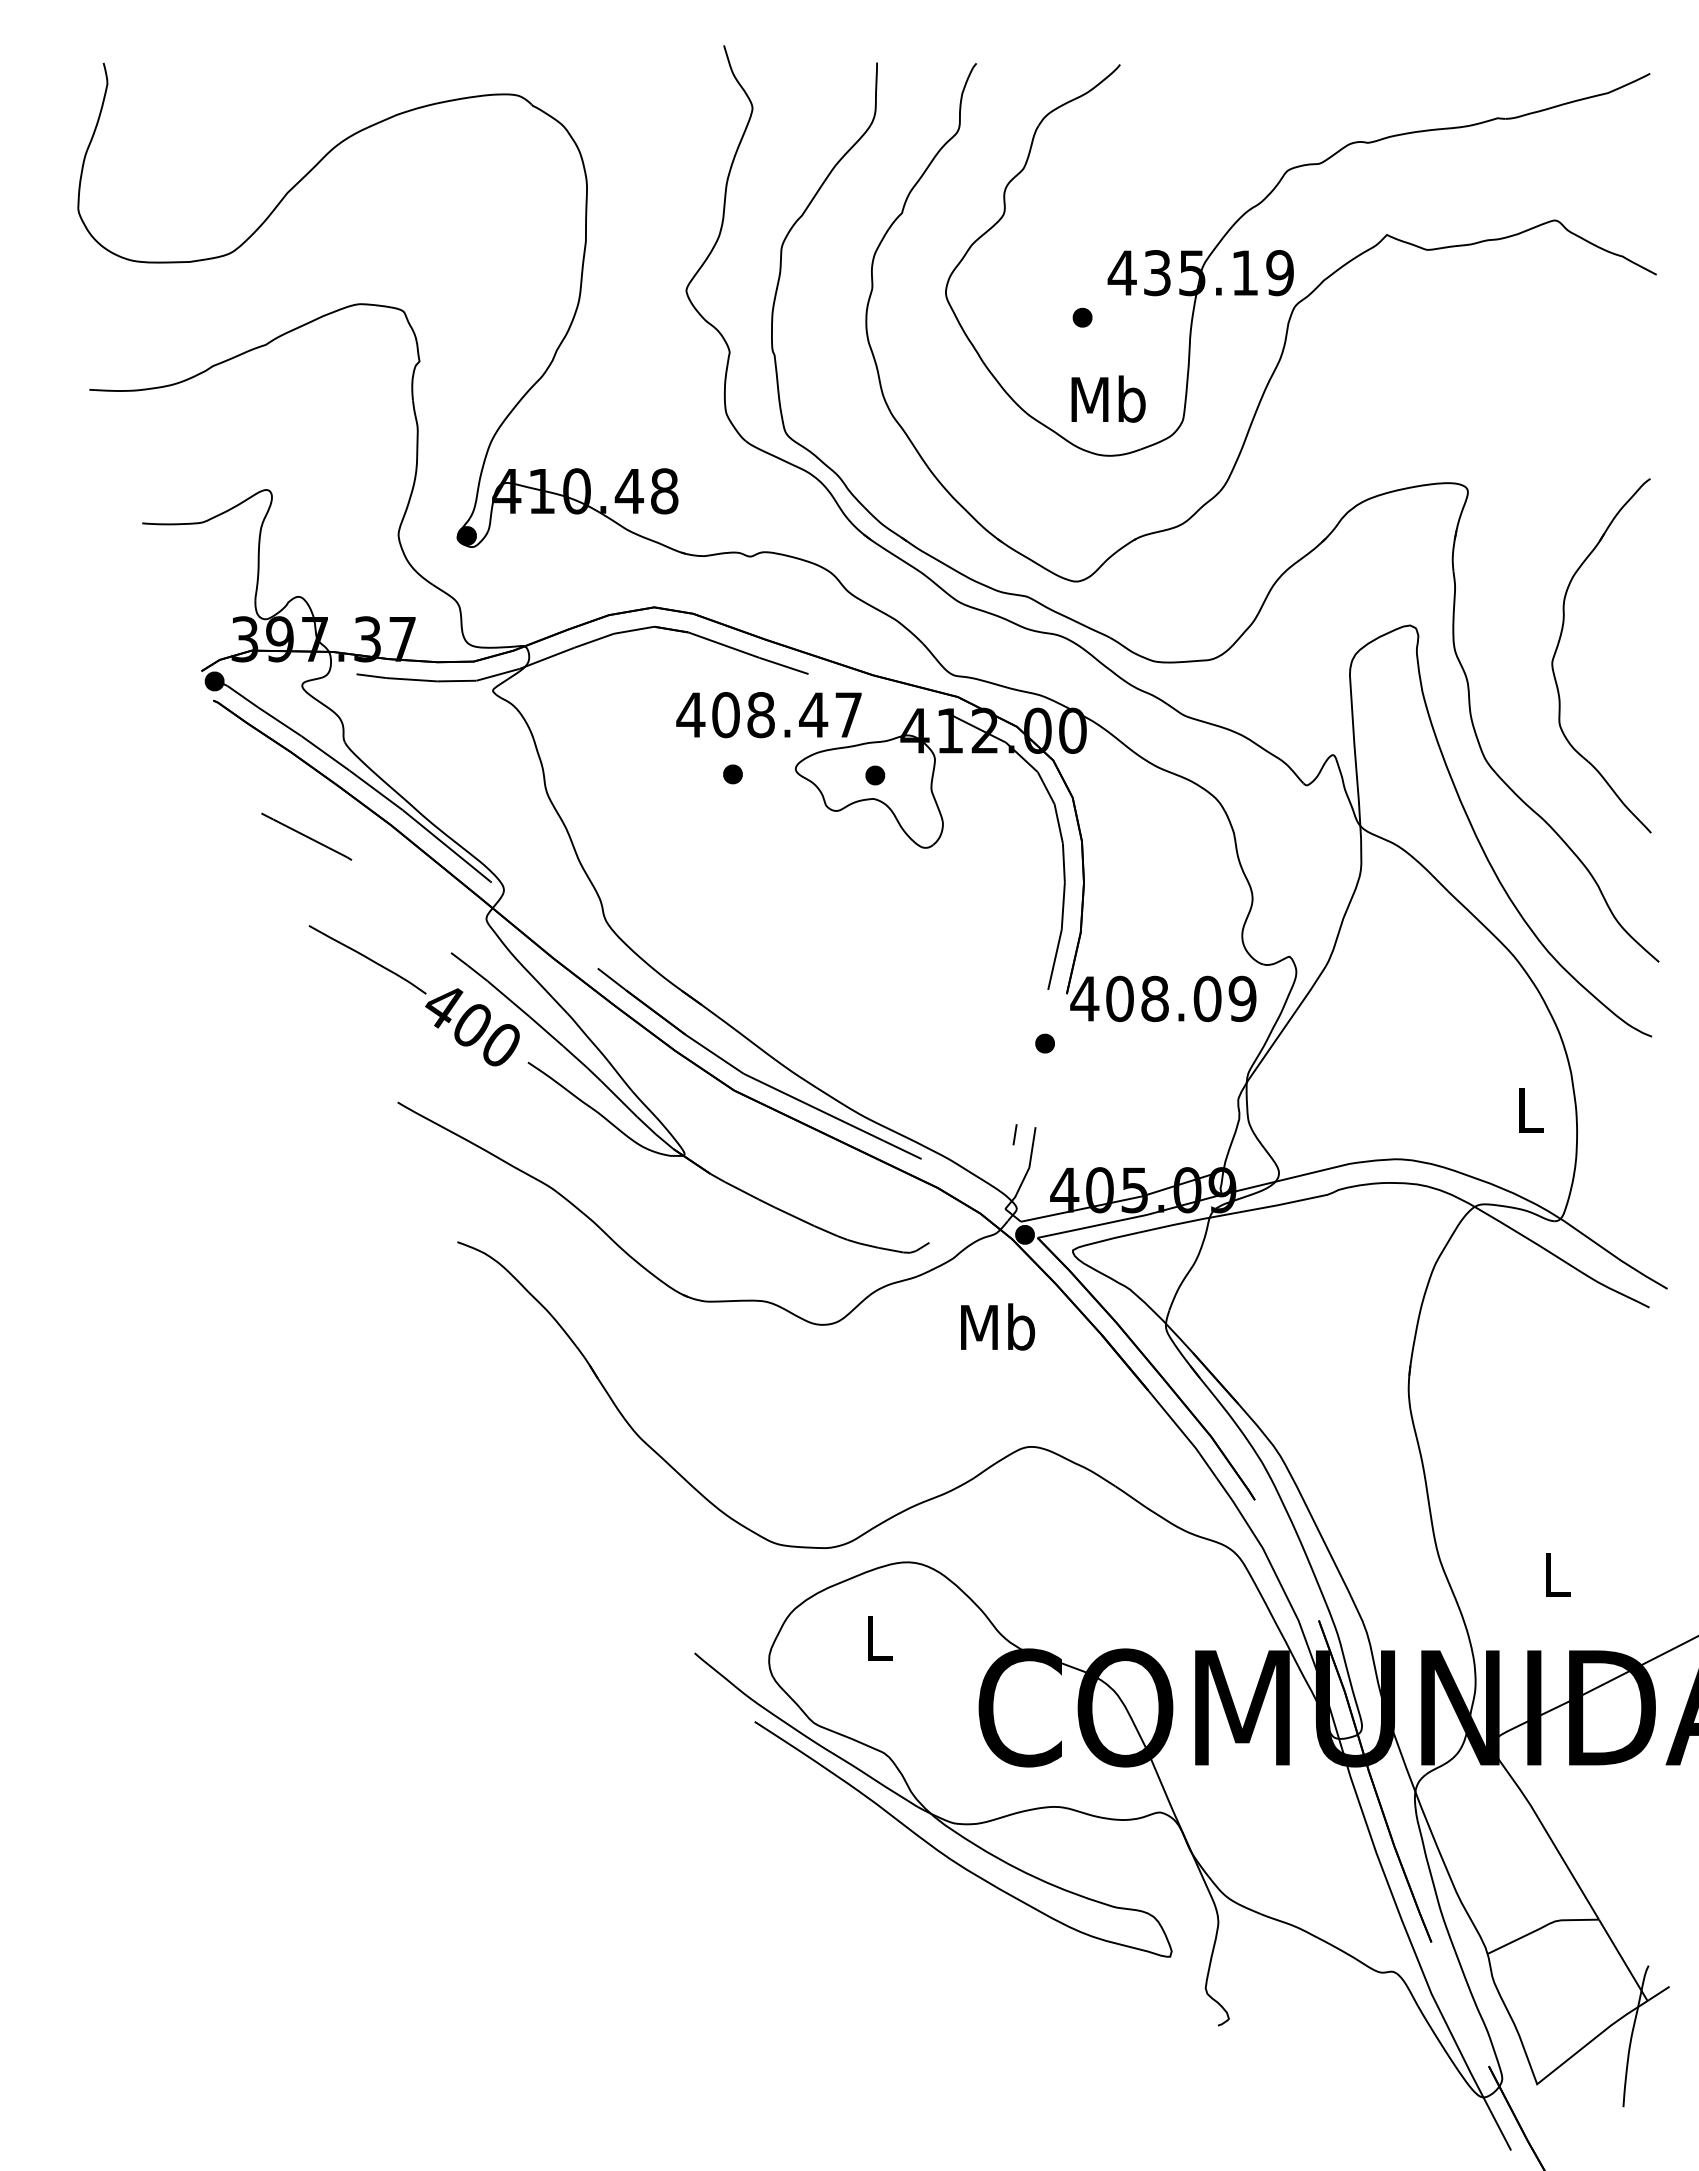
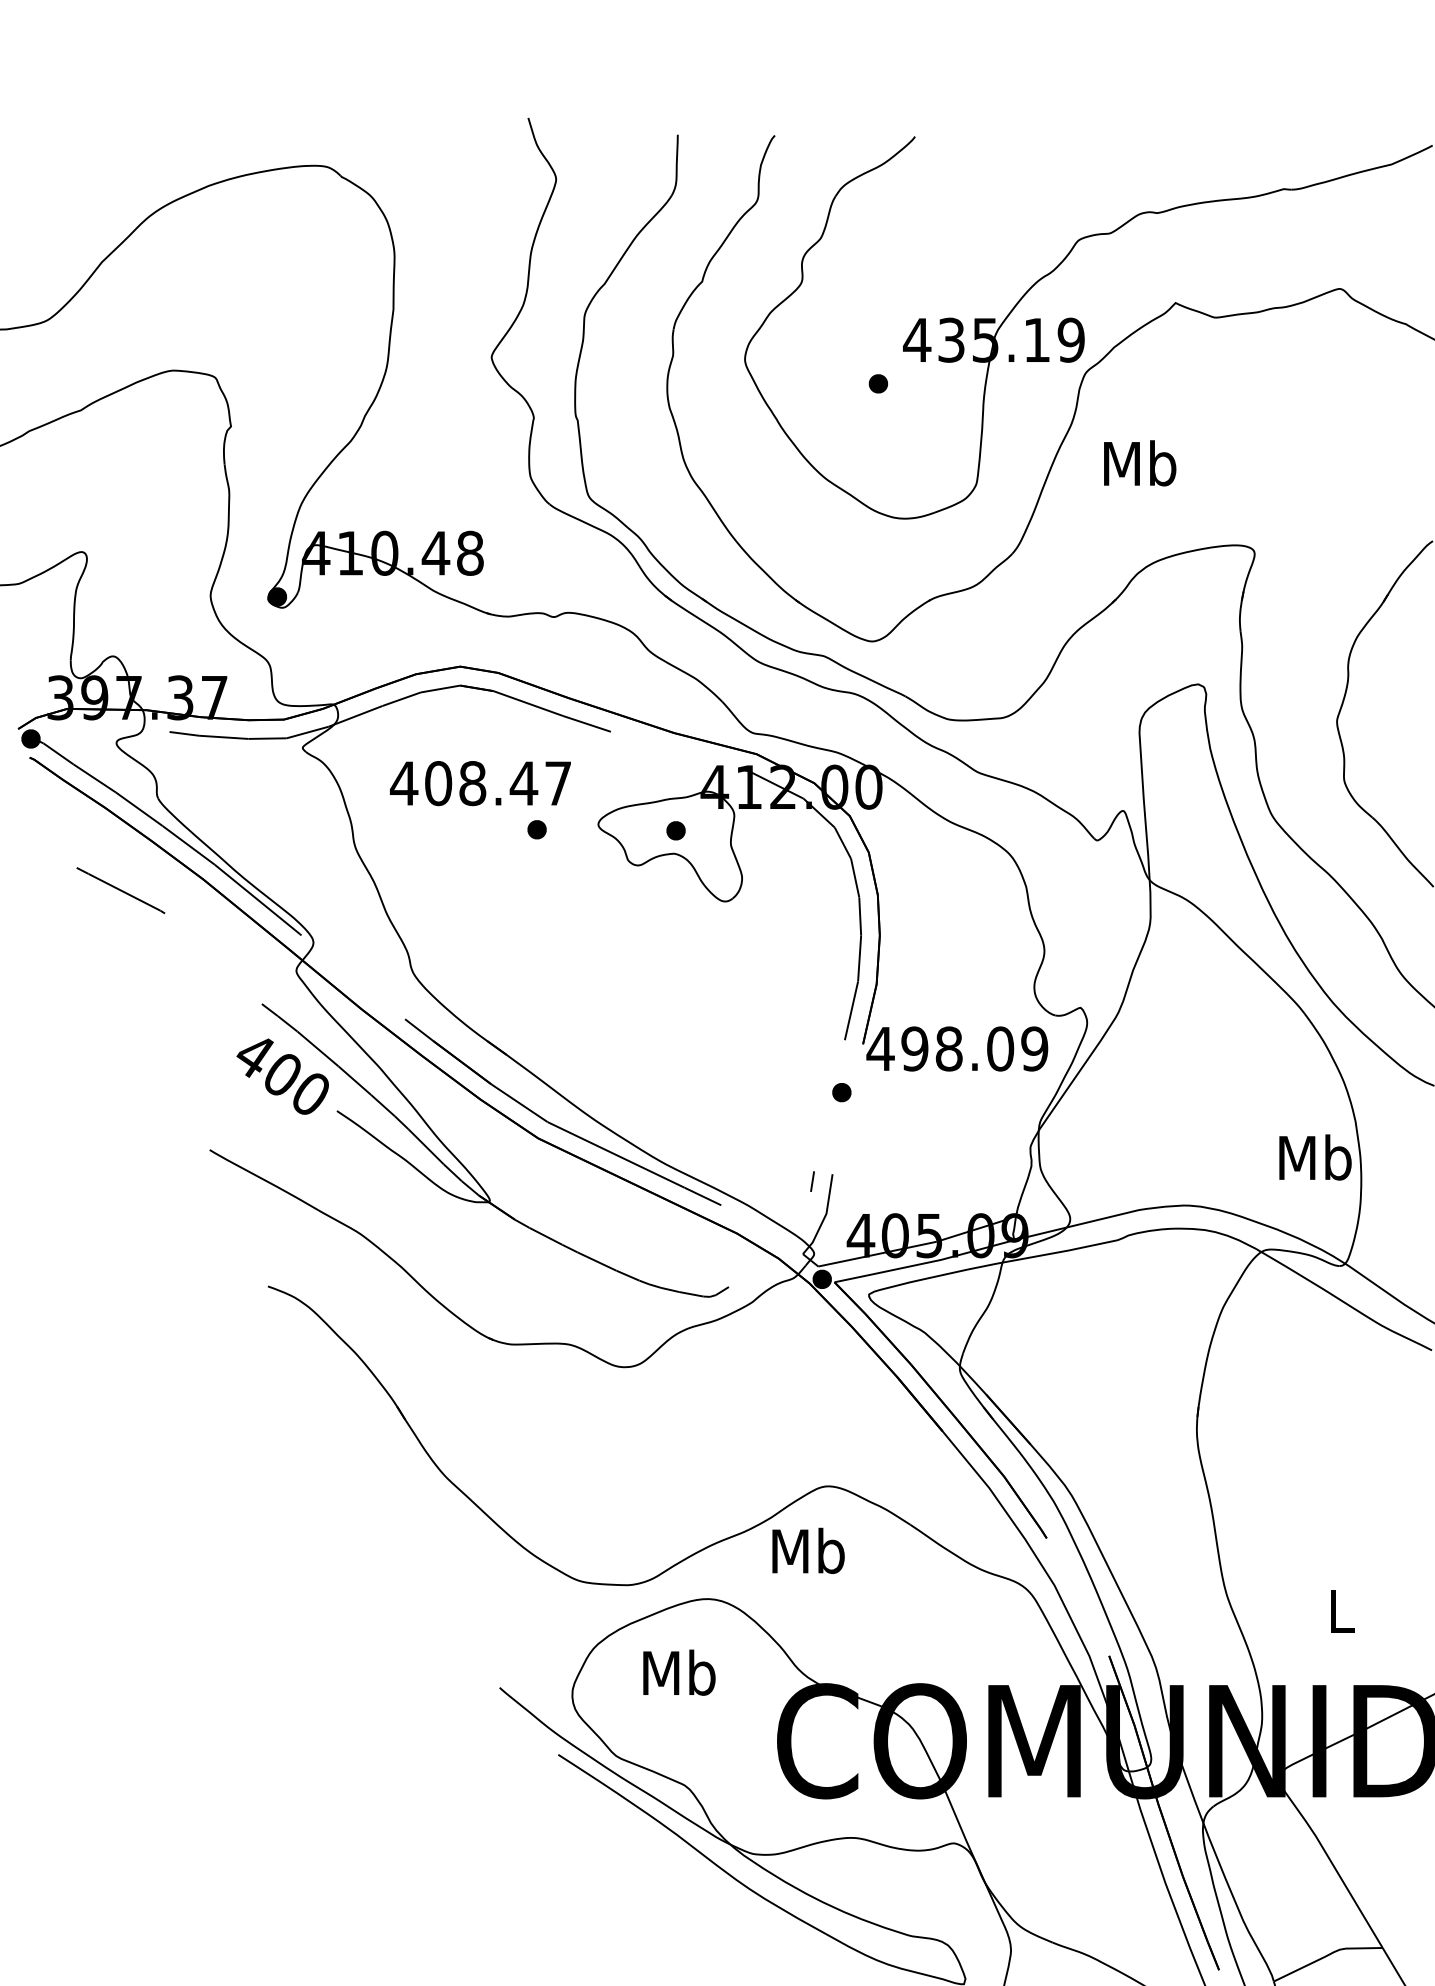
text: (1108, 398) -> (1140, 462), moved
text: (768, 715) -> (480, 783), moved
curve: (367, 958) -> (180, 1009), removed
text: (1119, 999) -> (914, 1049), 408.09 -> 498.09
text: (1530, 1109) -> (1315, 1156), L -> Mb
text: (998, 1326) -> (809, 1550), moved
text: (878, 1637) -> (679, 1672), L -> Mb

